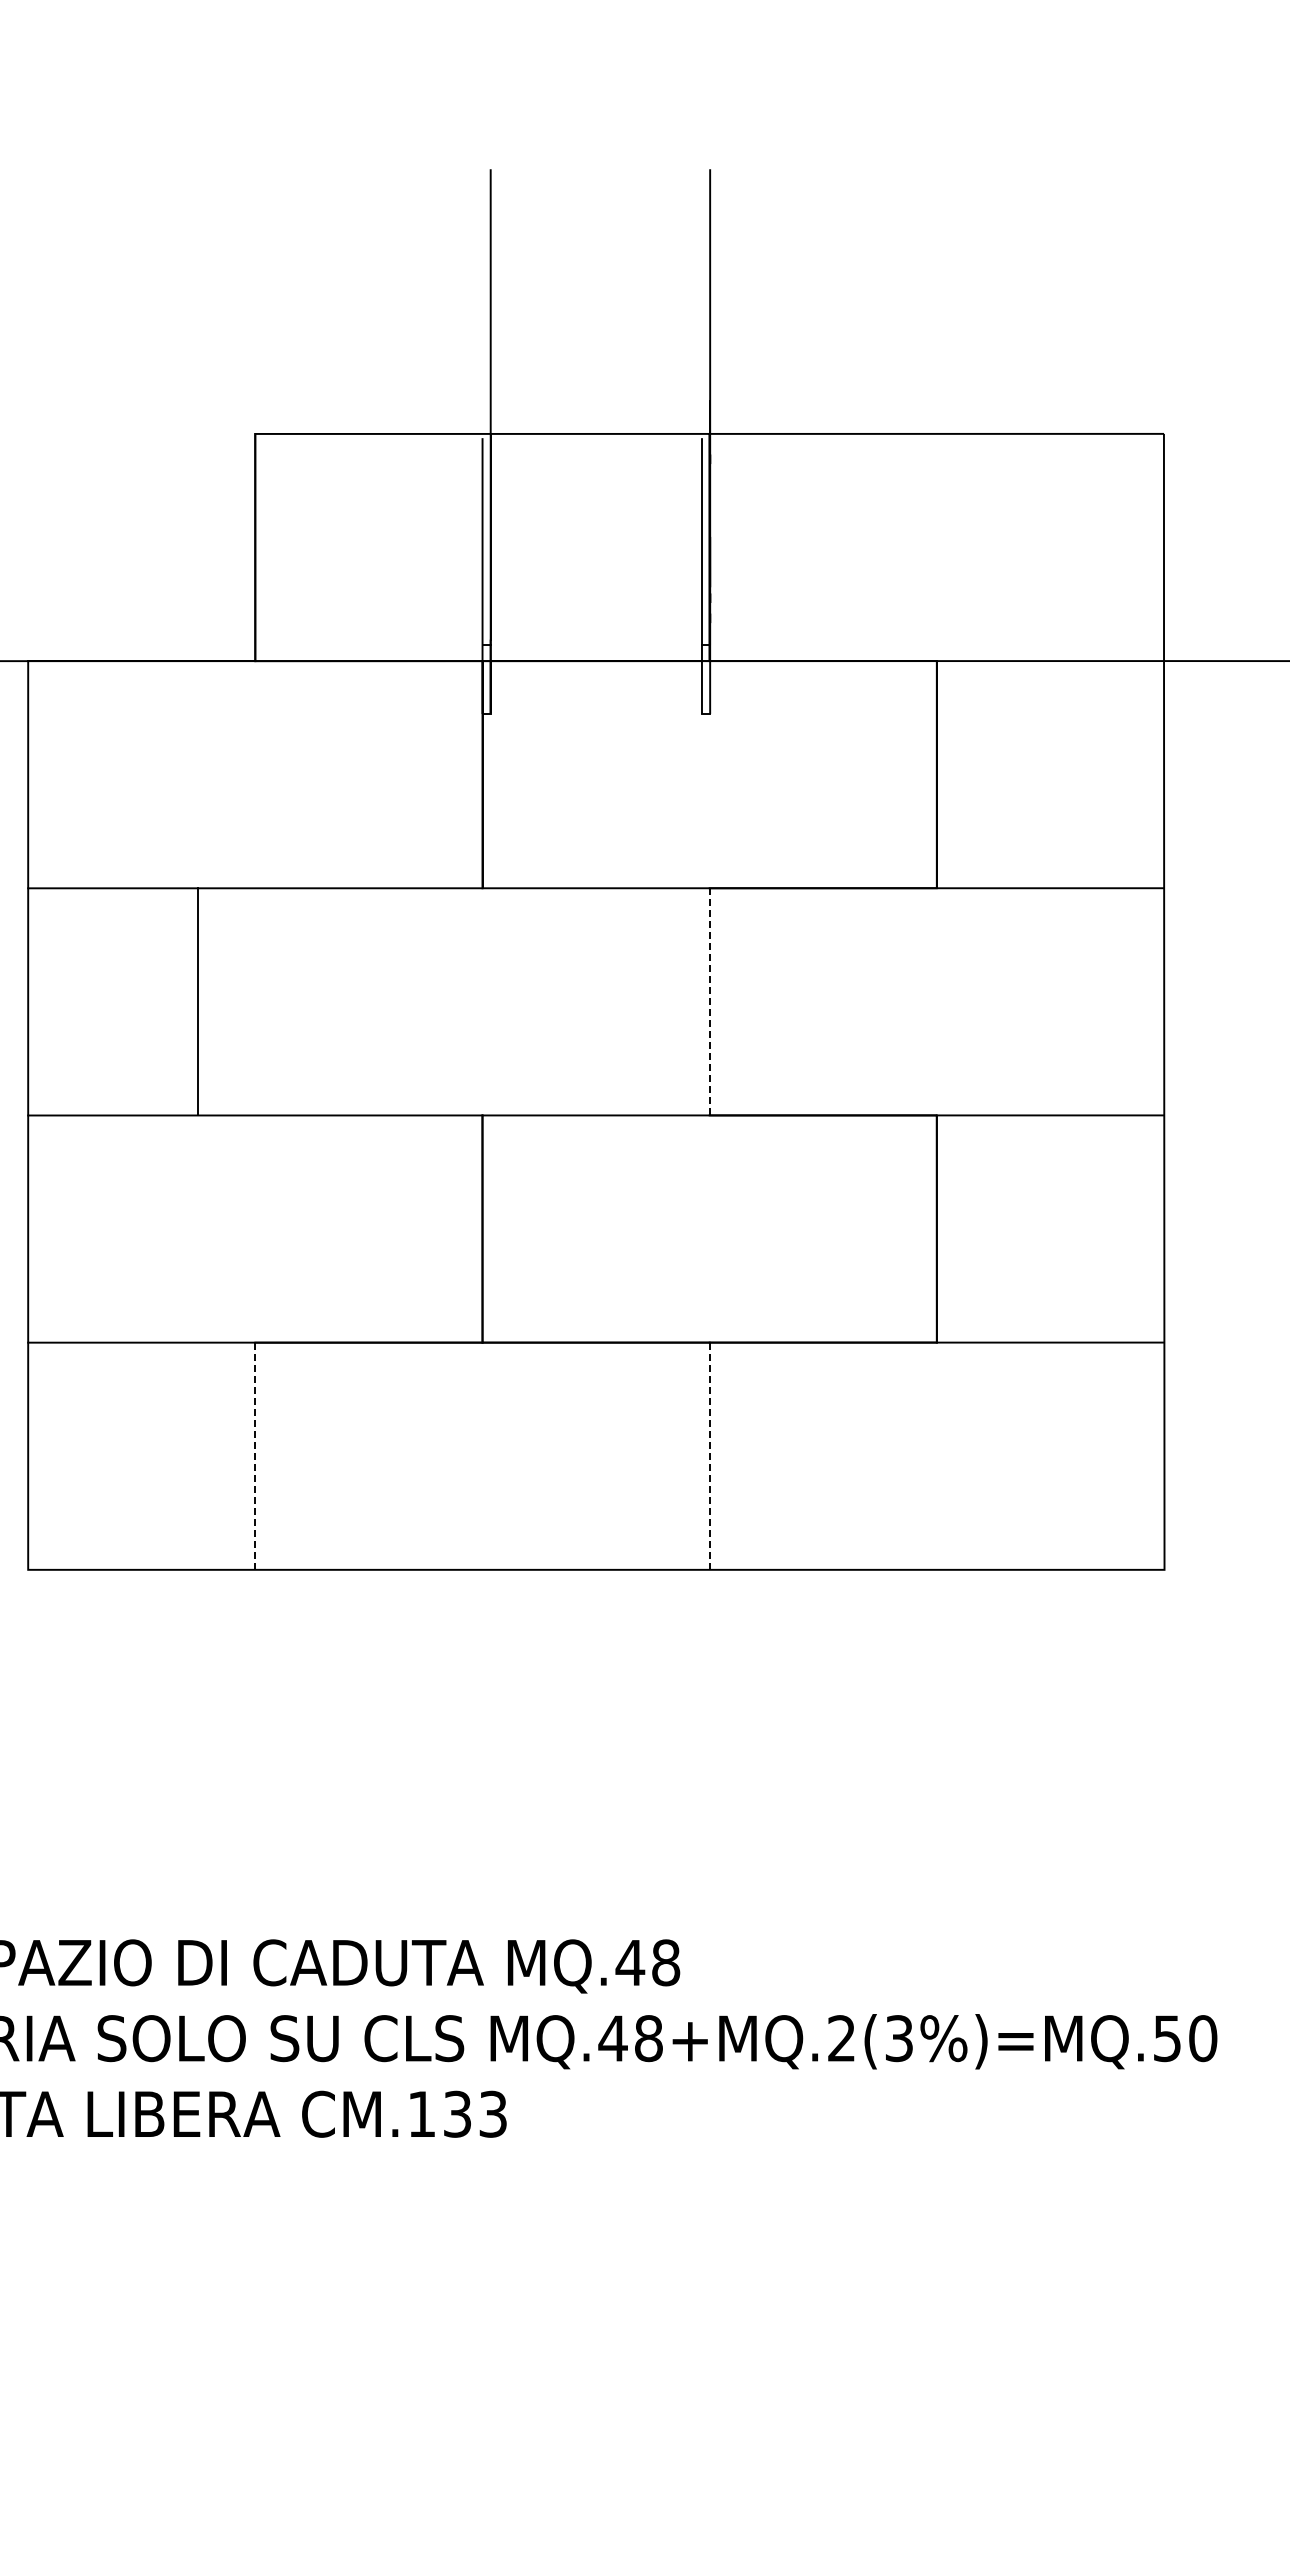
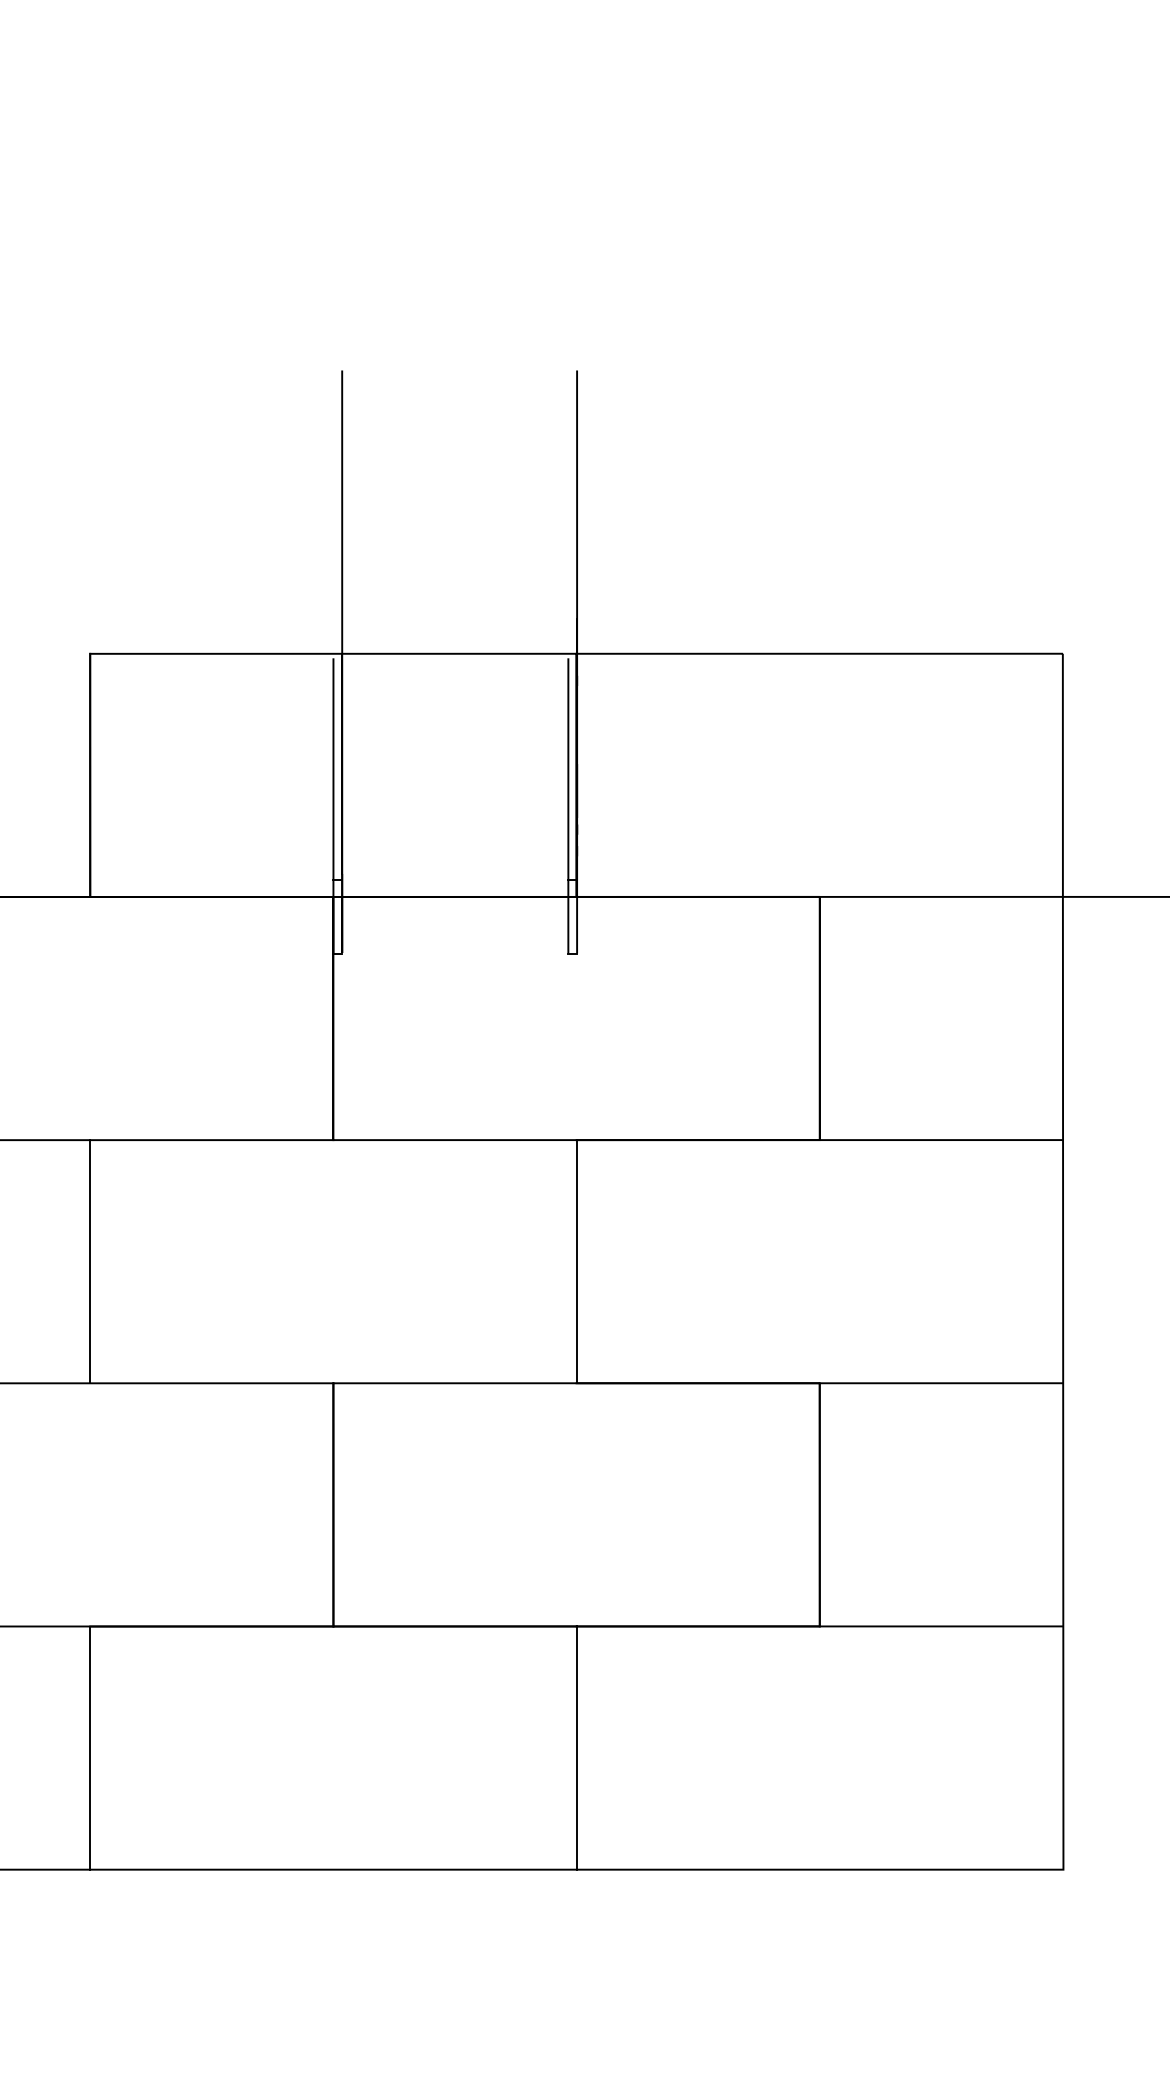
line: (198, 1001) -> (90, 1261), moved
line: (709, 1001) -> (576, 1261), dashed -> solid
line: (255, 1456) -> (90, 1748), dashed -> solid
line: (709, 1456) -> (576, 1748), dashed -> solid

